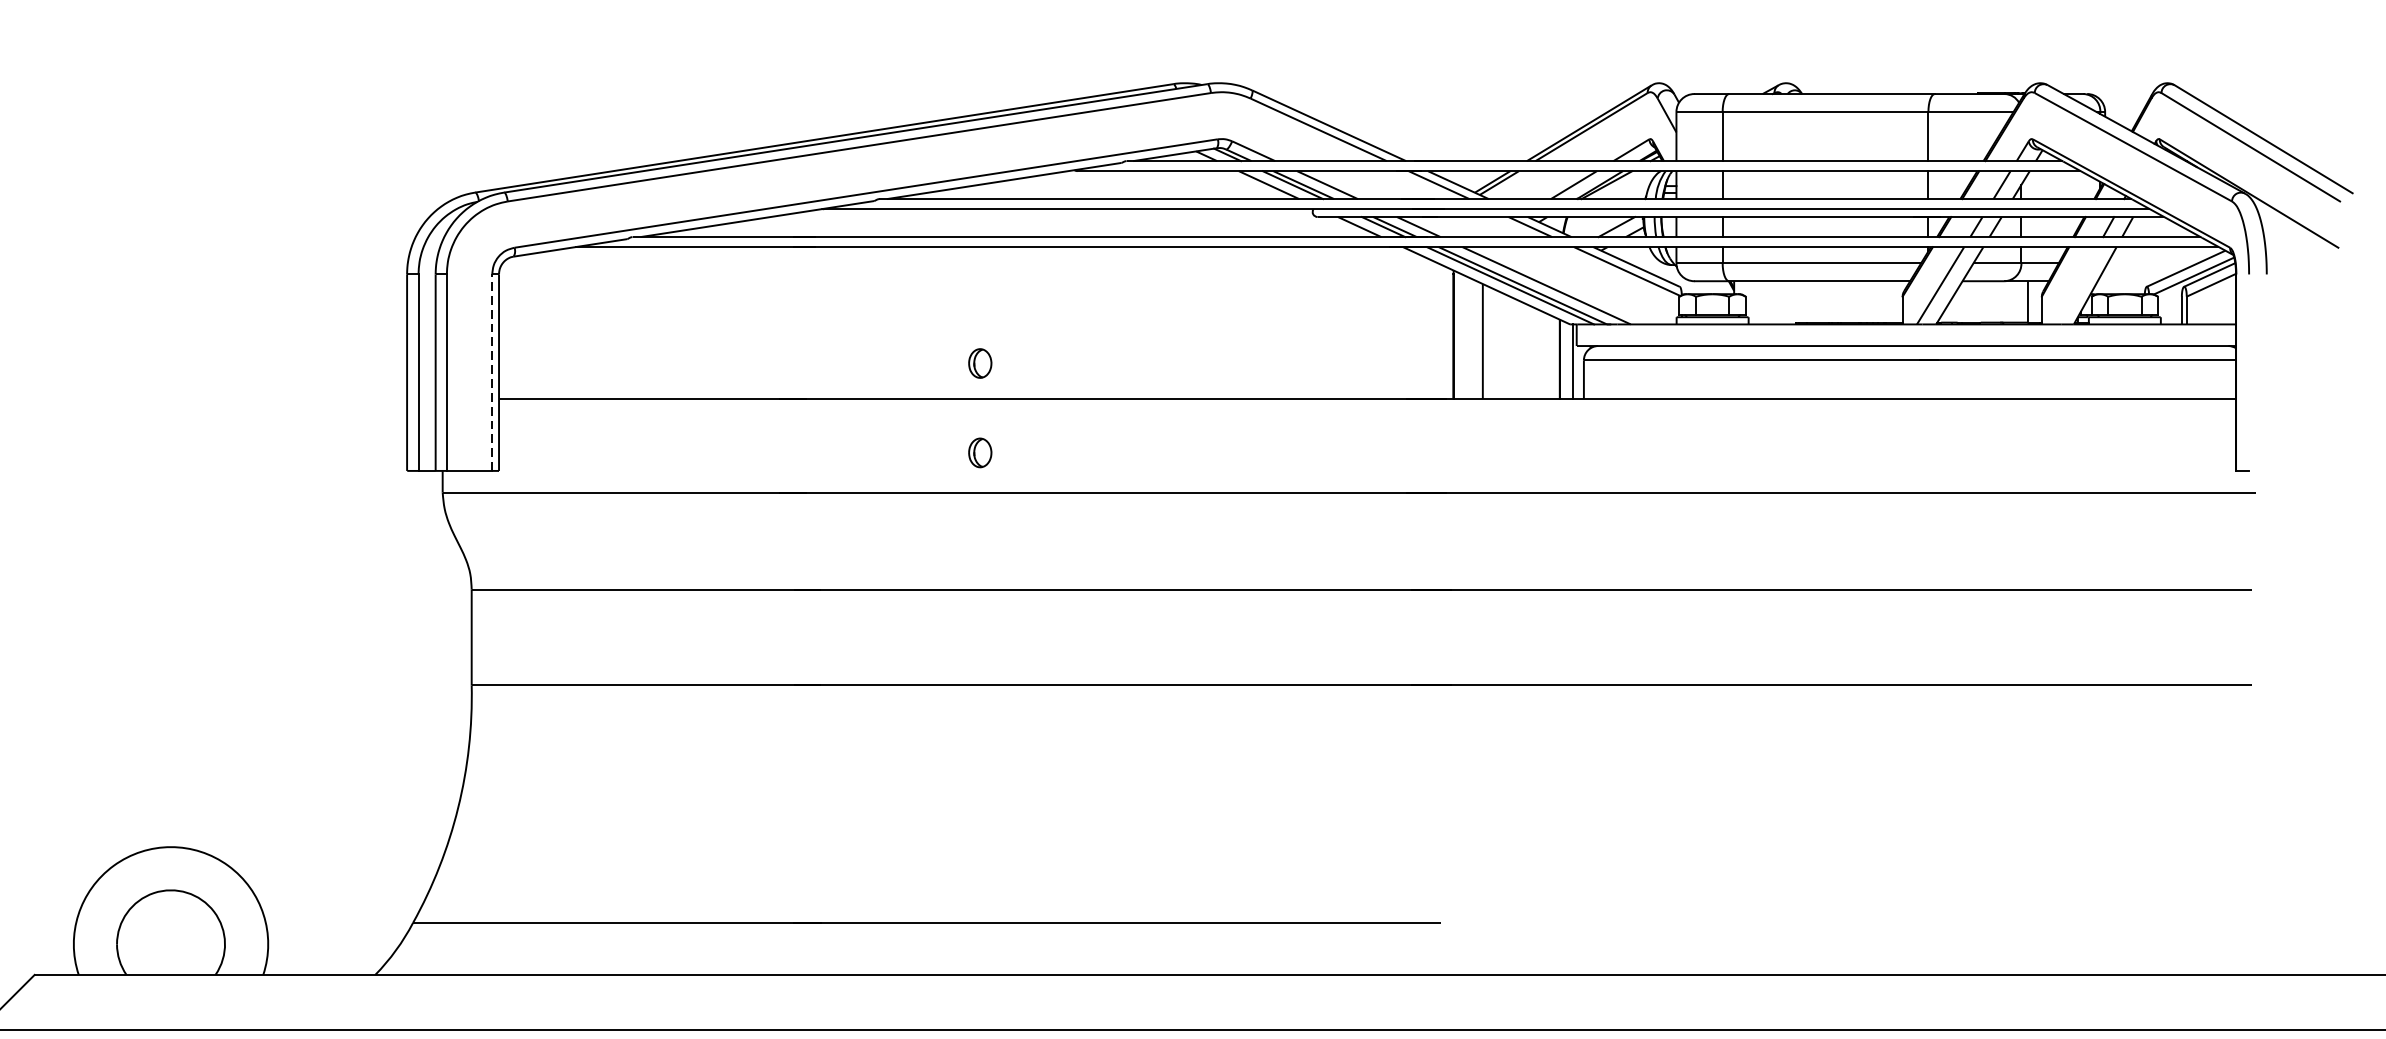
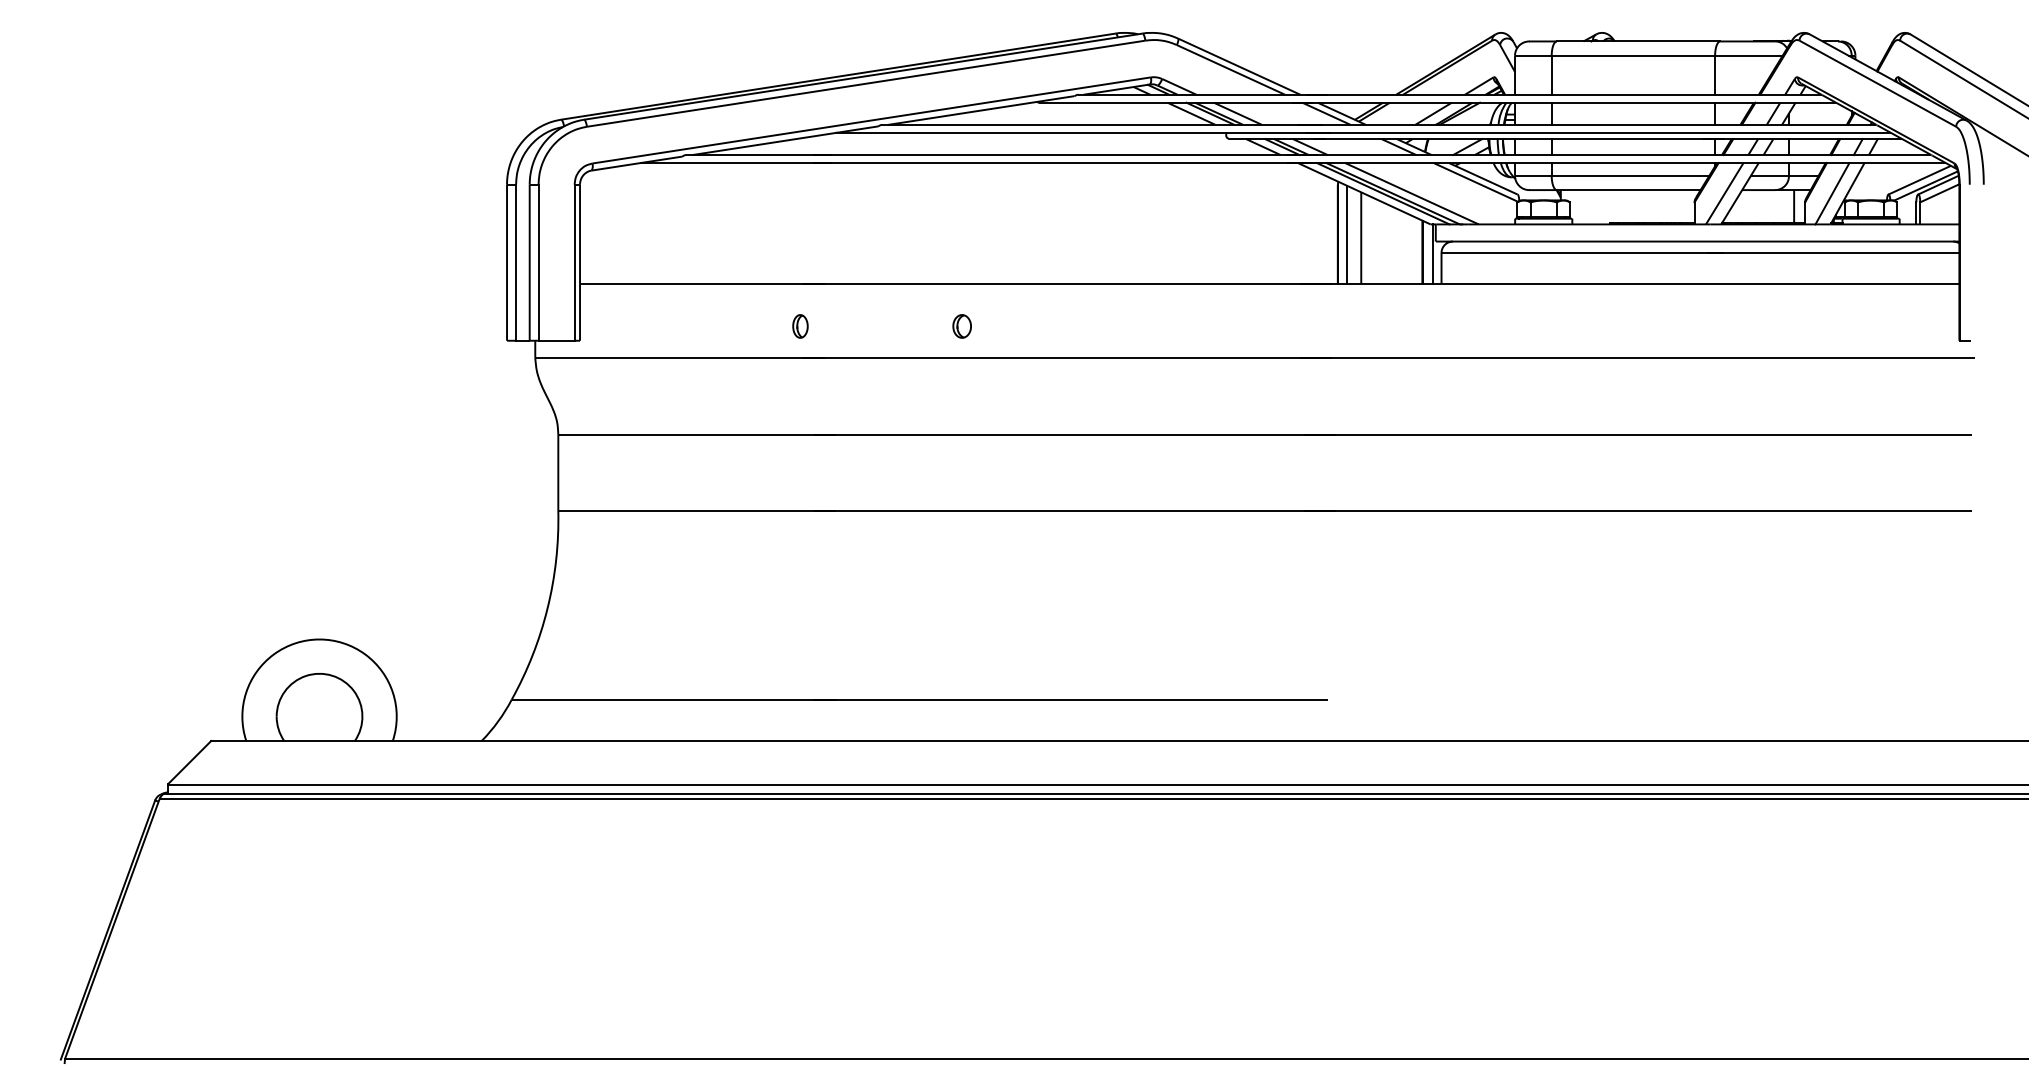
line: (2076, 285) -> (1832, 193), added
line: (1465, 337) -> (1347, 234), added
part: (979, 363) -> (961, 255), removed
line: (492, 372) -> (574, 262), dashed -> solid
part: (776, 452) -> (800, 326), added

